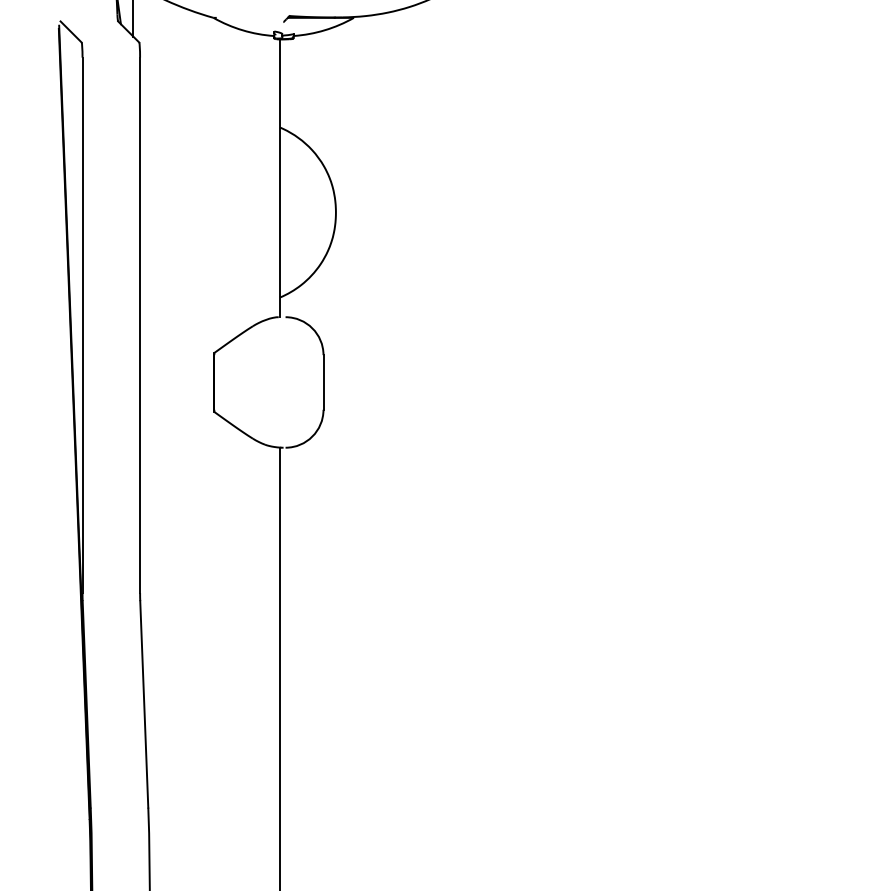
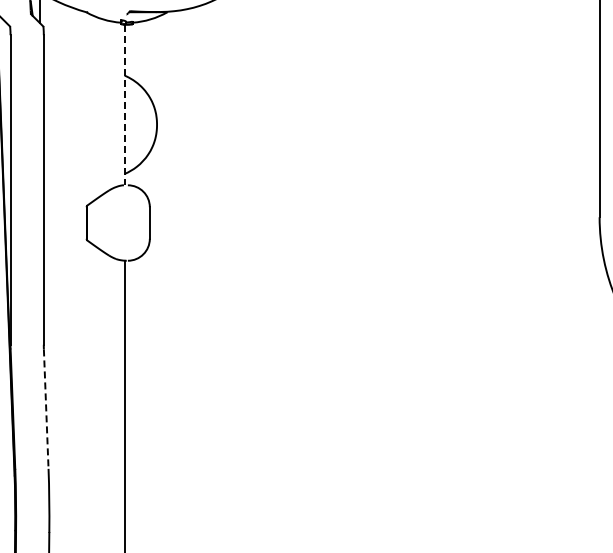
line: (279, 179) -> (124, 105), solid -> dashed
line: (144, 704) -> (46, 409), solid -> dashed

